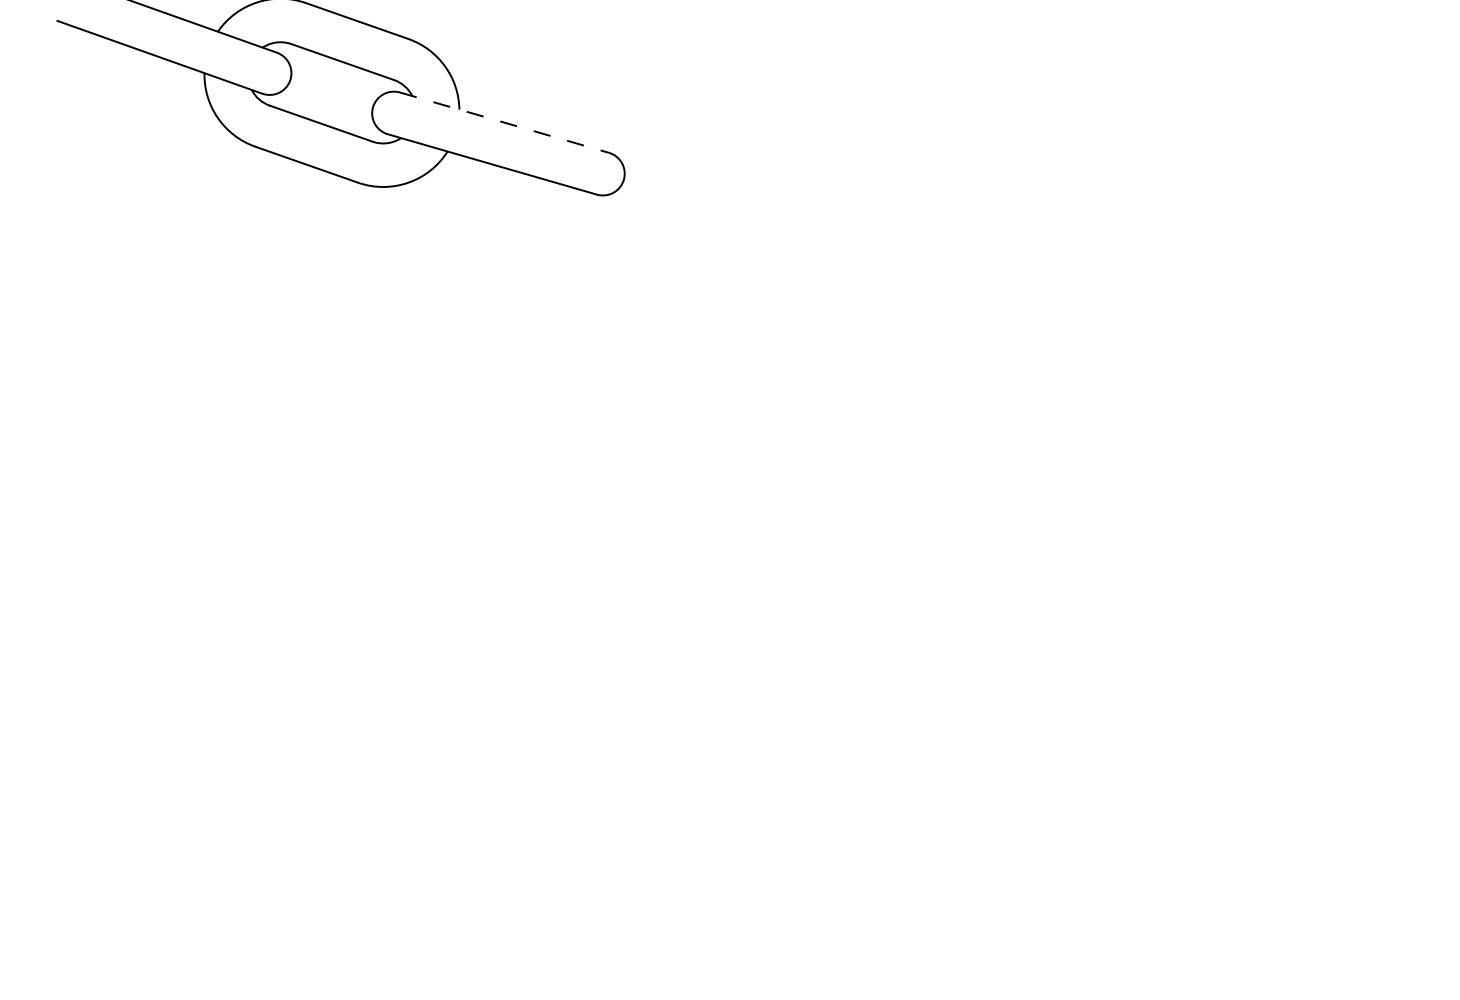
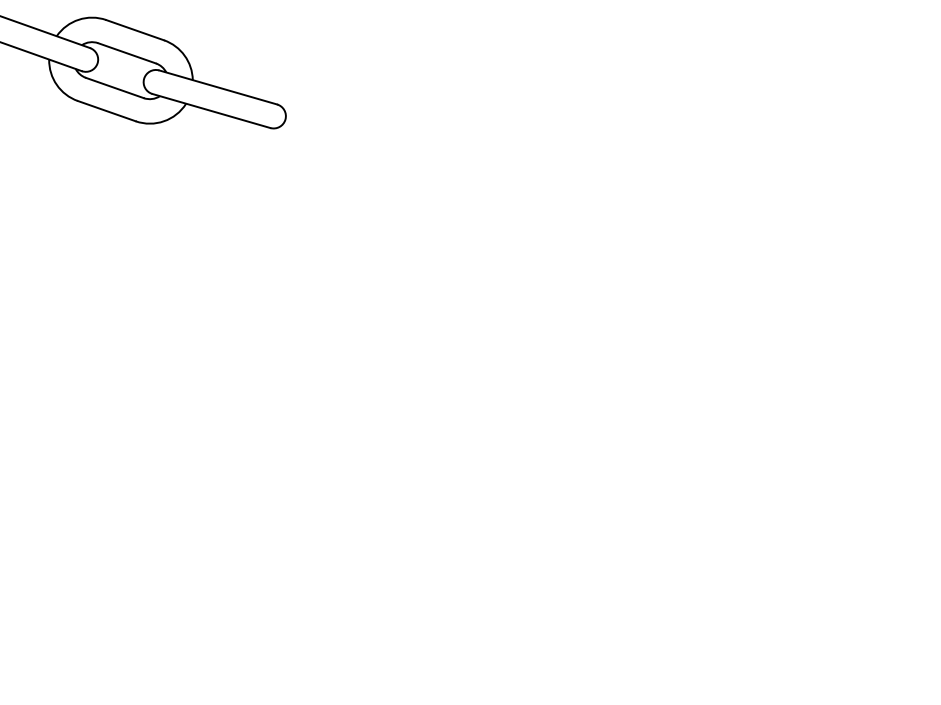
line: (505, 122) -> (218, 87), dashed -> solid

